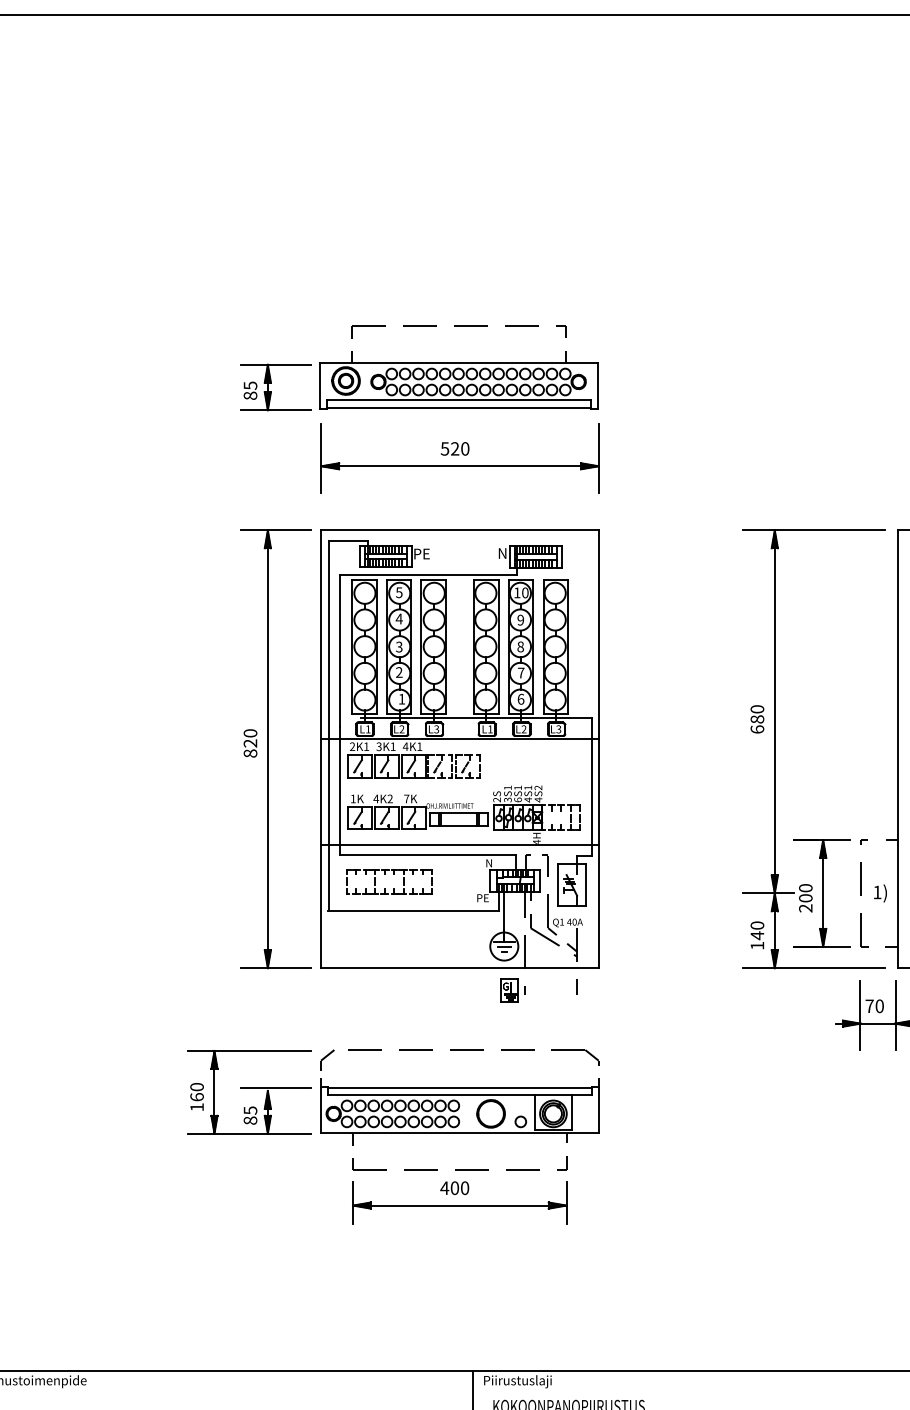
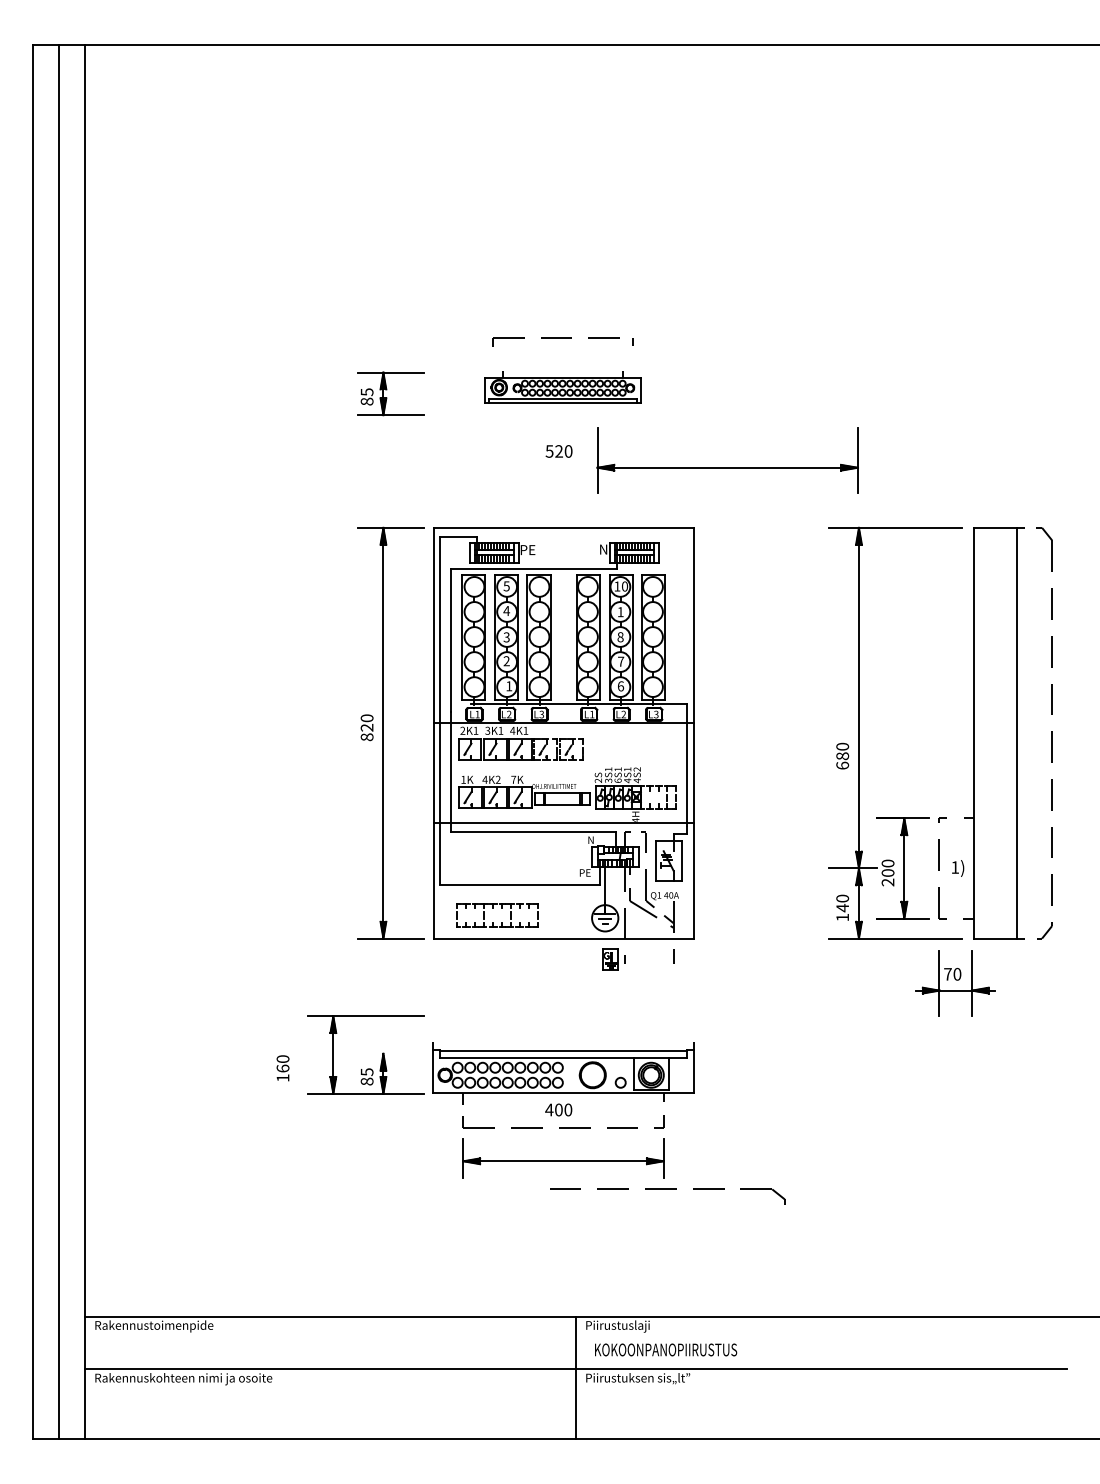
part: (458, 331) -> (562, 341), size x0.7
part: (458, 380) -> (562, 387), size x0.6
part: (459, 466) -> (727, 467), moved
text: (520, 620) -> (620, 612), 9 -> 1
text: (757, 718) -> (842, 755), moved
part: (385, 874) -> (493, 908), moved
part: (473, 1050) -> (667, 1189), moved
part: (327, 1059) -> (439, 1024), removed
line: (275, 1088) -> (390, 1051), removed
text: (196, 1097) -> (282, 1068), moved
text: (454, 1187) -> (558, 1109), moved

